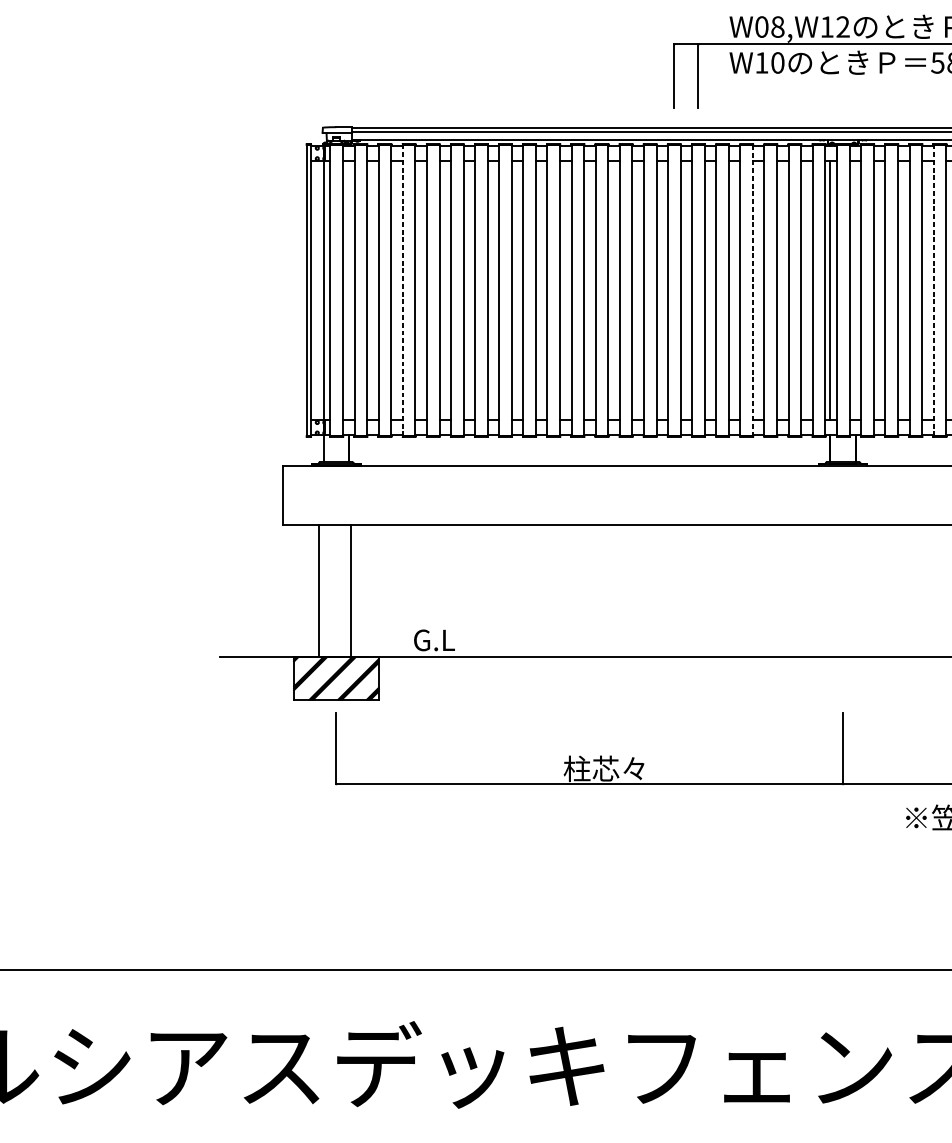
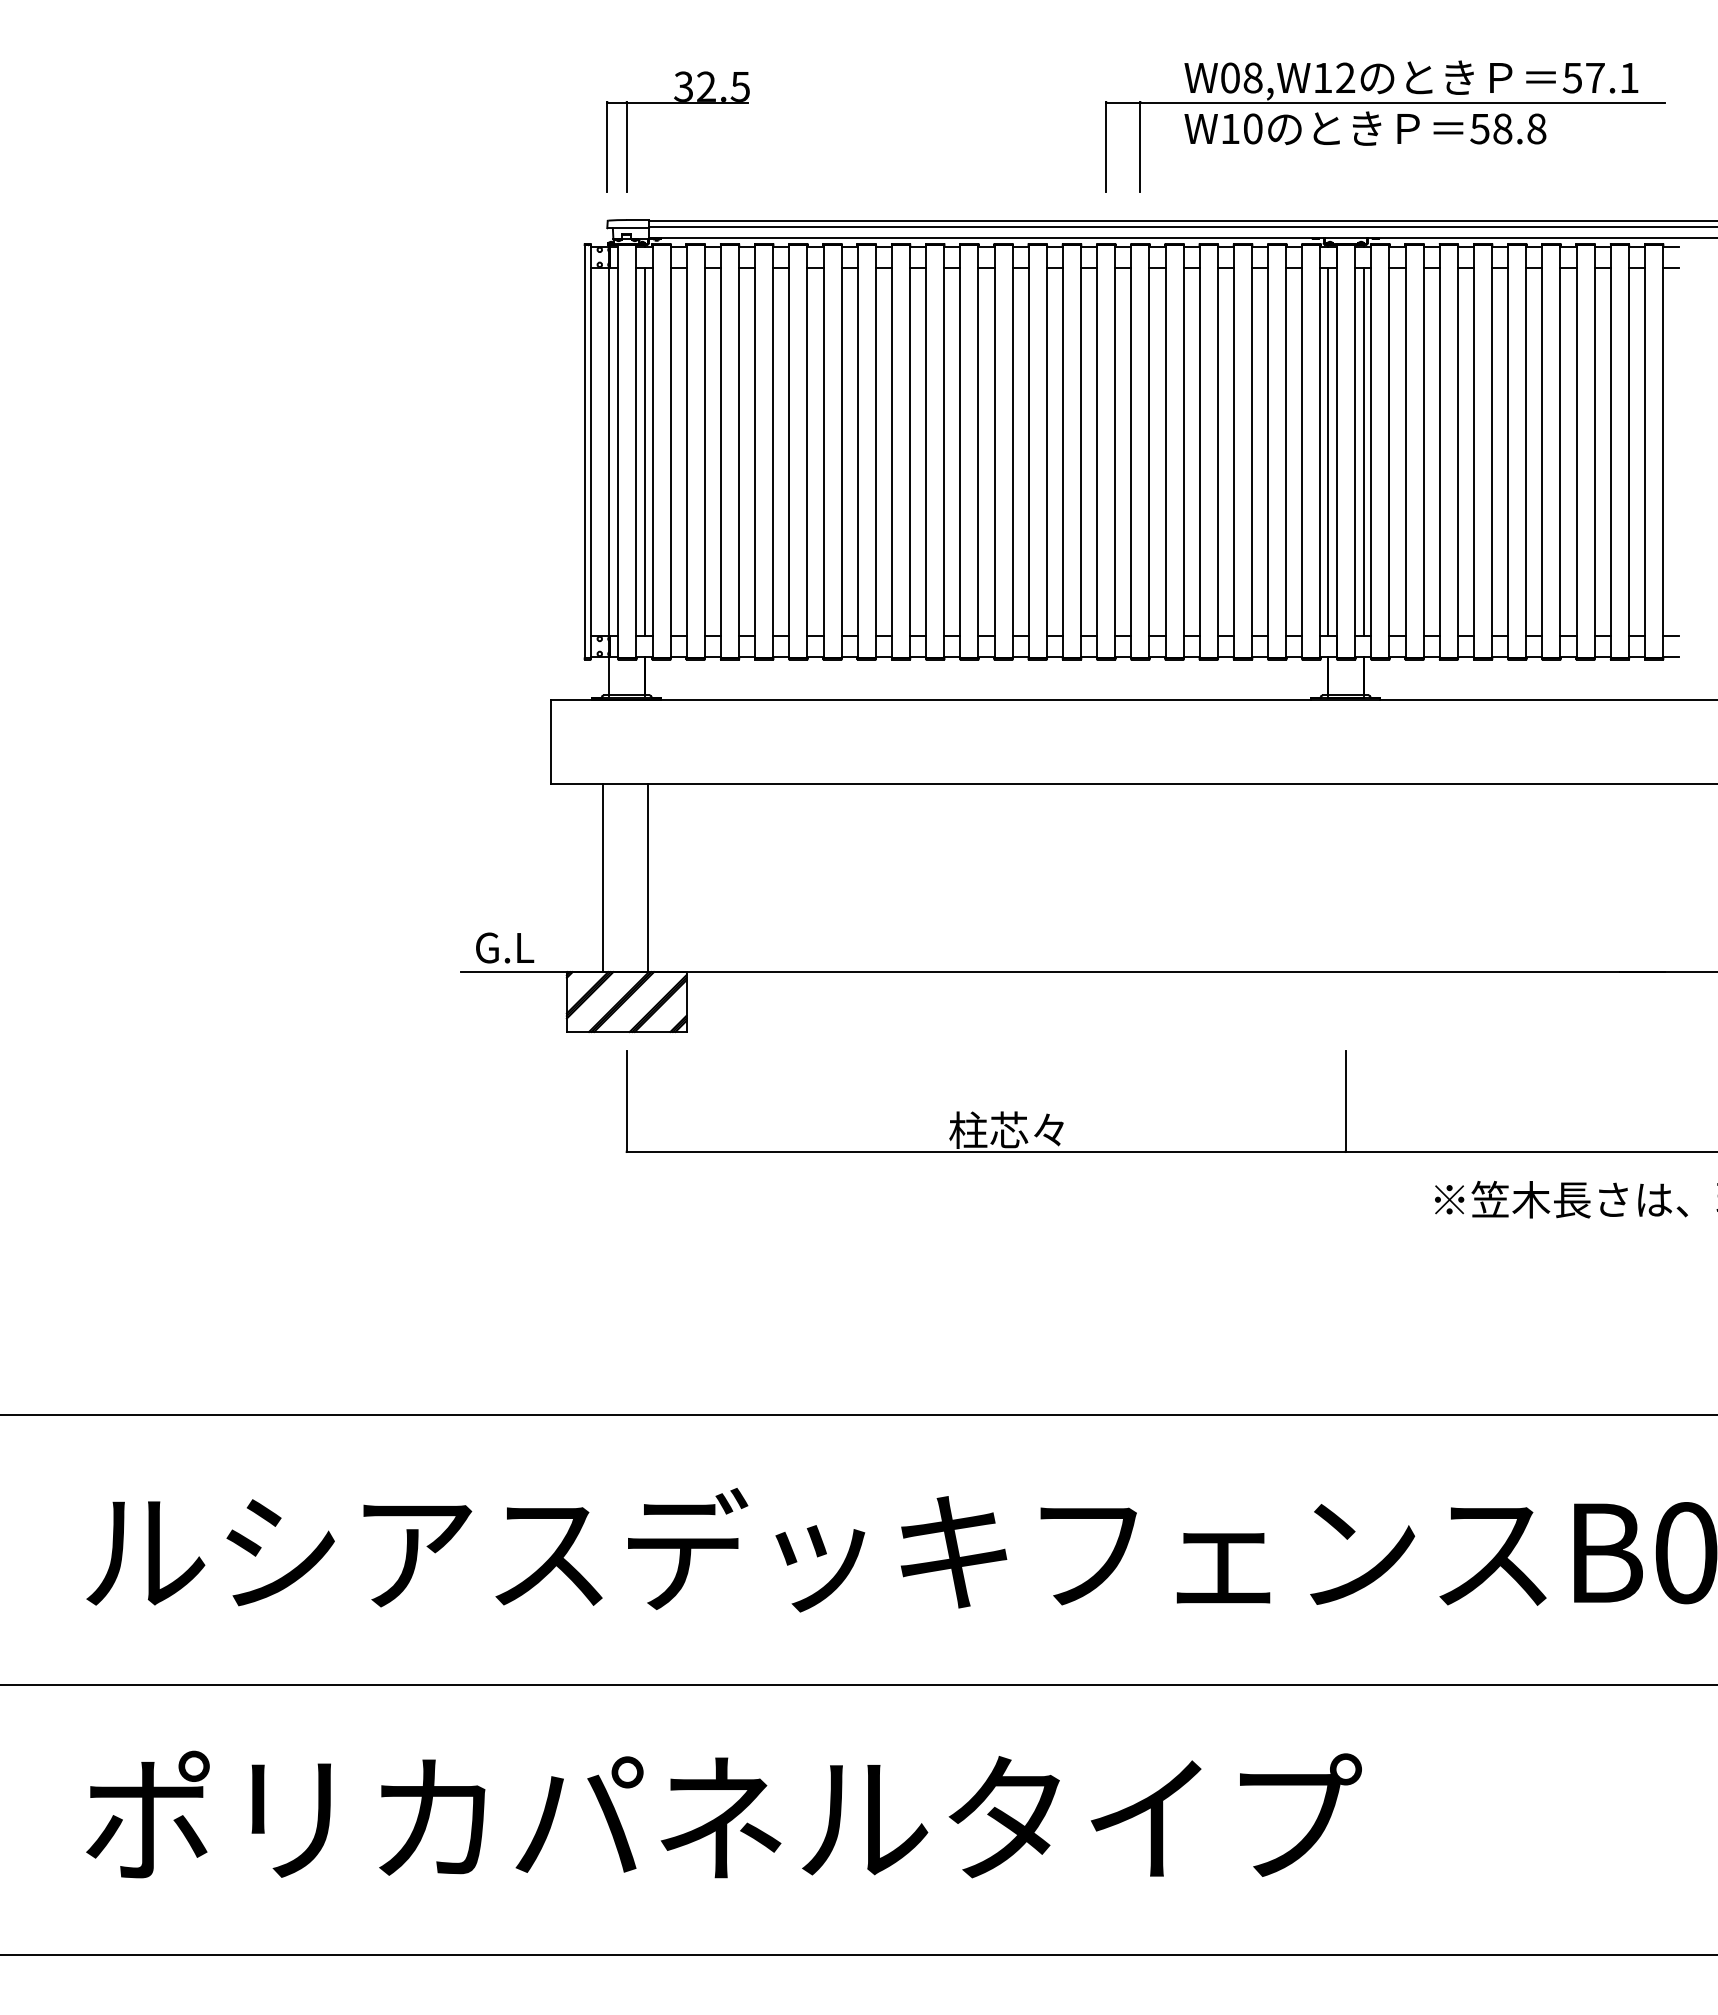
part: (372, 45) -> (677, 103), added
line: (348, 290) -> (644, 451), added
line: (402, 290) -> (720, 451), dashed -> solid
line: (752, 290) -> (1217, 451), dashed -> solid
line: (855, 290) -> (1363, 451), added
line: (933, 290) -> (1474, 451), dashed -> solid
text: (434, 640) -> (505, 947), moved

